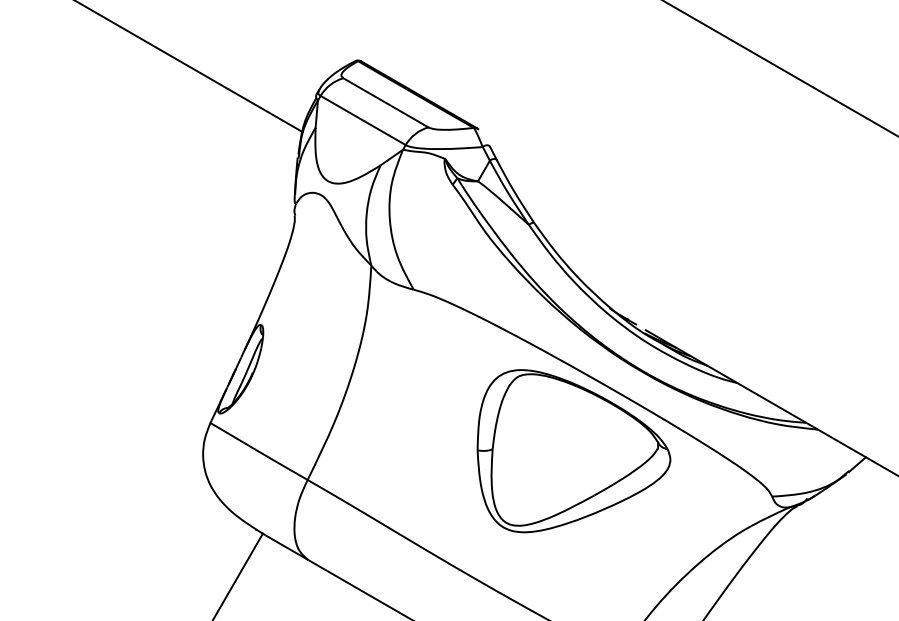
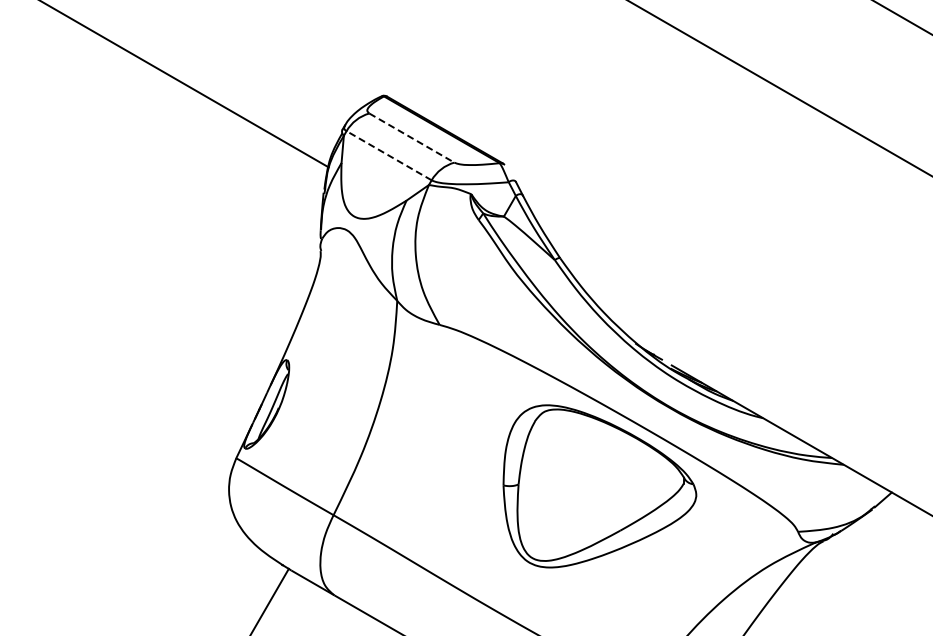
line: (386, 103) -> (412, 138), solid -> dashed
line: (362, 120) -> (388, 155), solid -> dashed

